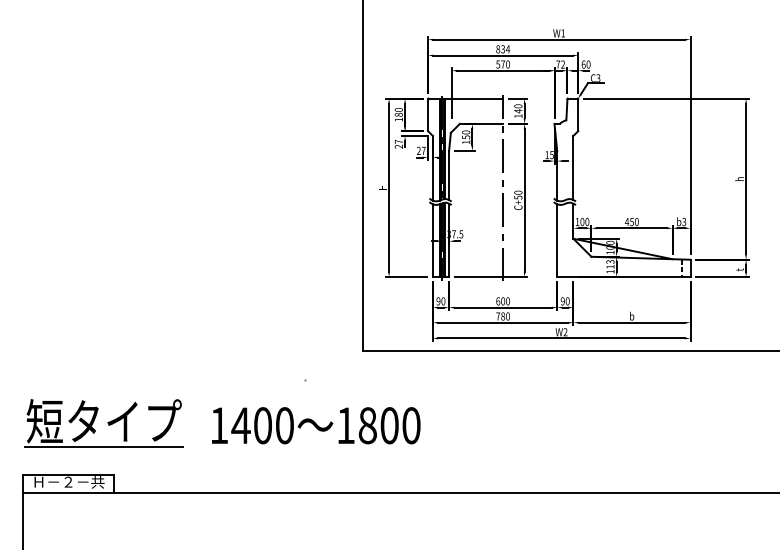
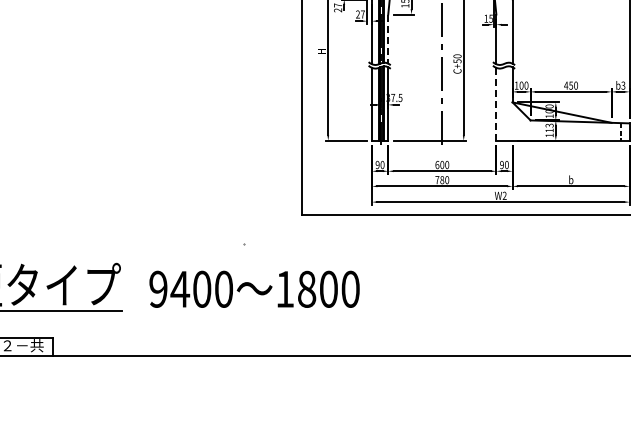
line: (449, 175) -> (388, 39), solid -> dashed
line: (557, 241) -> (496, 105), solid -> dashed
text: (219, 425) -> (158, 289), 1400 -> 9400

